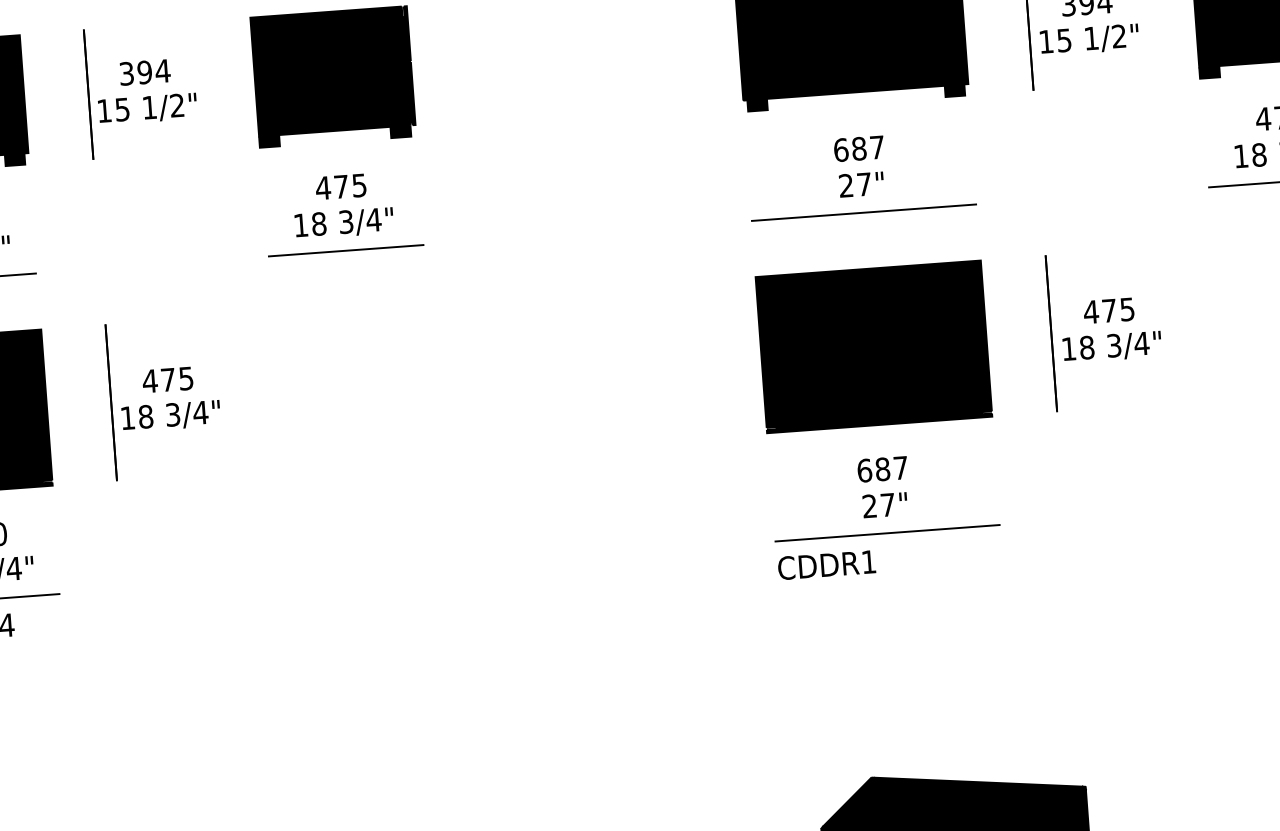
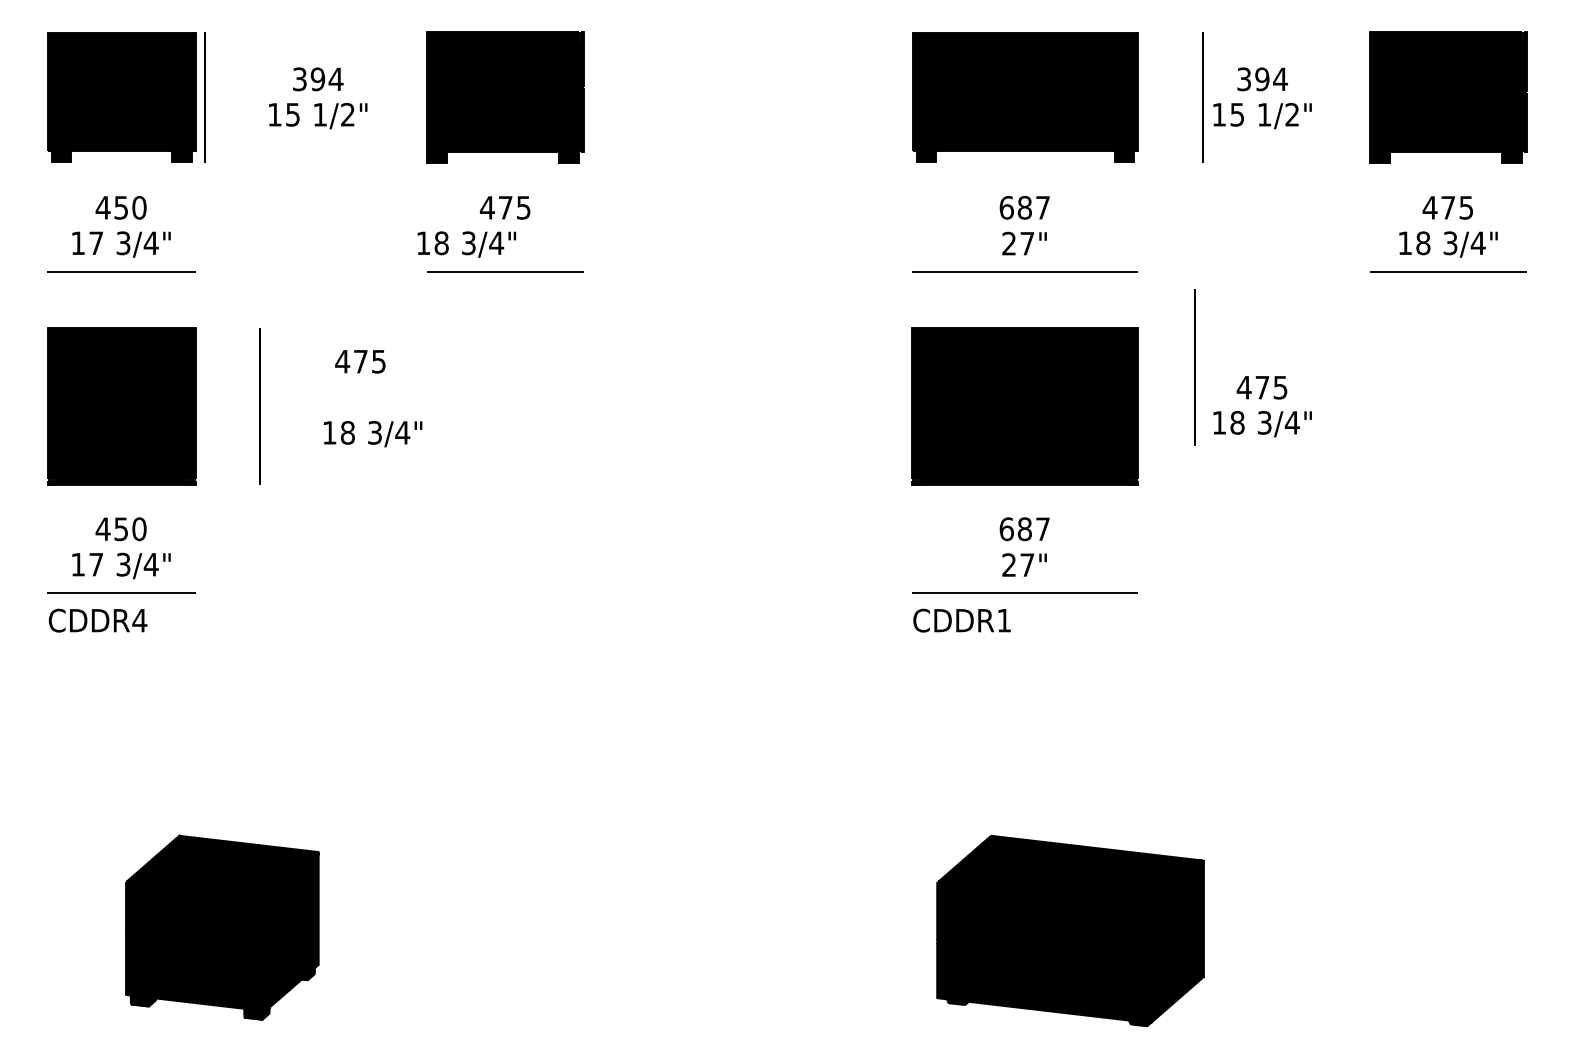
line: (87, 94) -> (204, 97), moved
text: (343, 223) -> (466, 244), moved
line: (1050, 333) -> (1194, 367), moved
text: (167, 379) -> (360, 361), moved
text: (170, 416) -> (372, 434), moved

